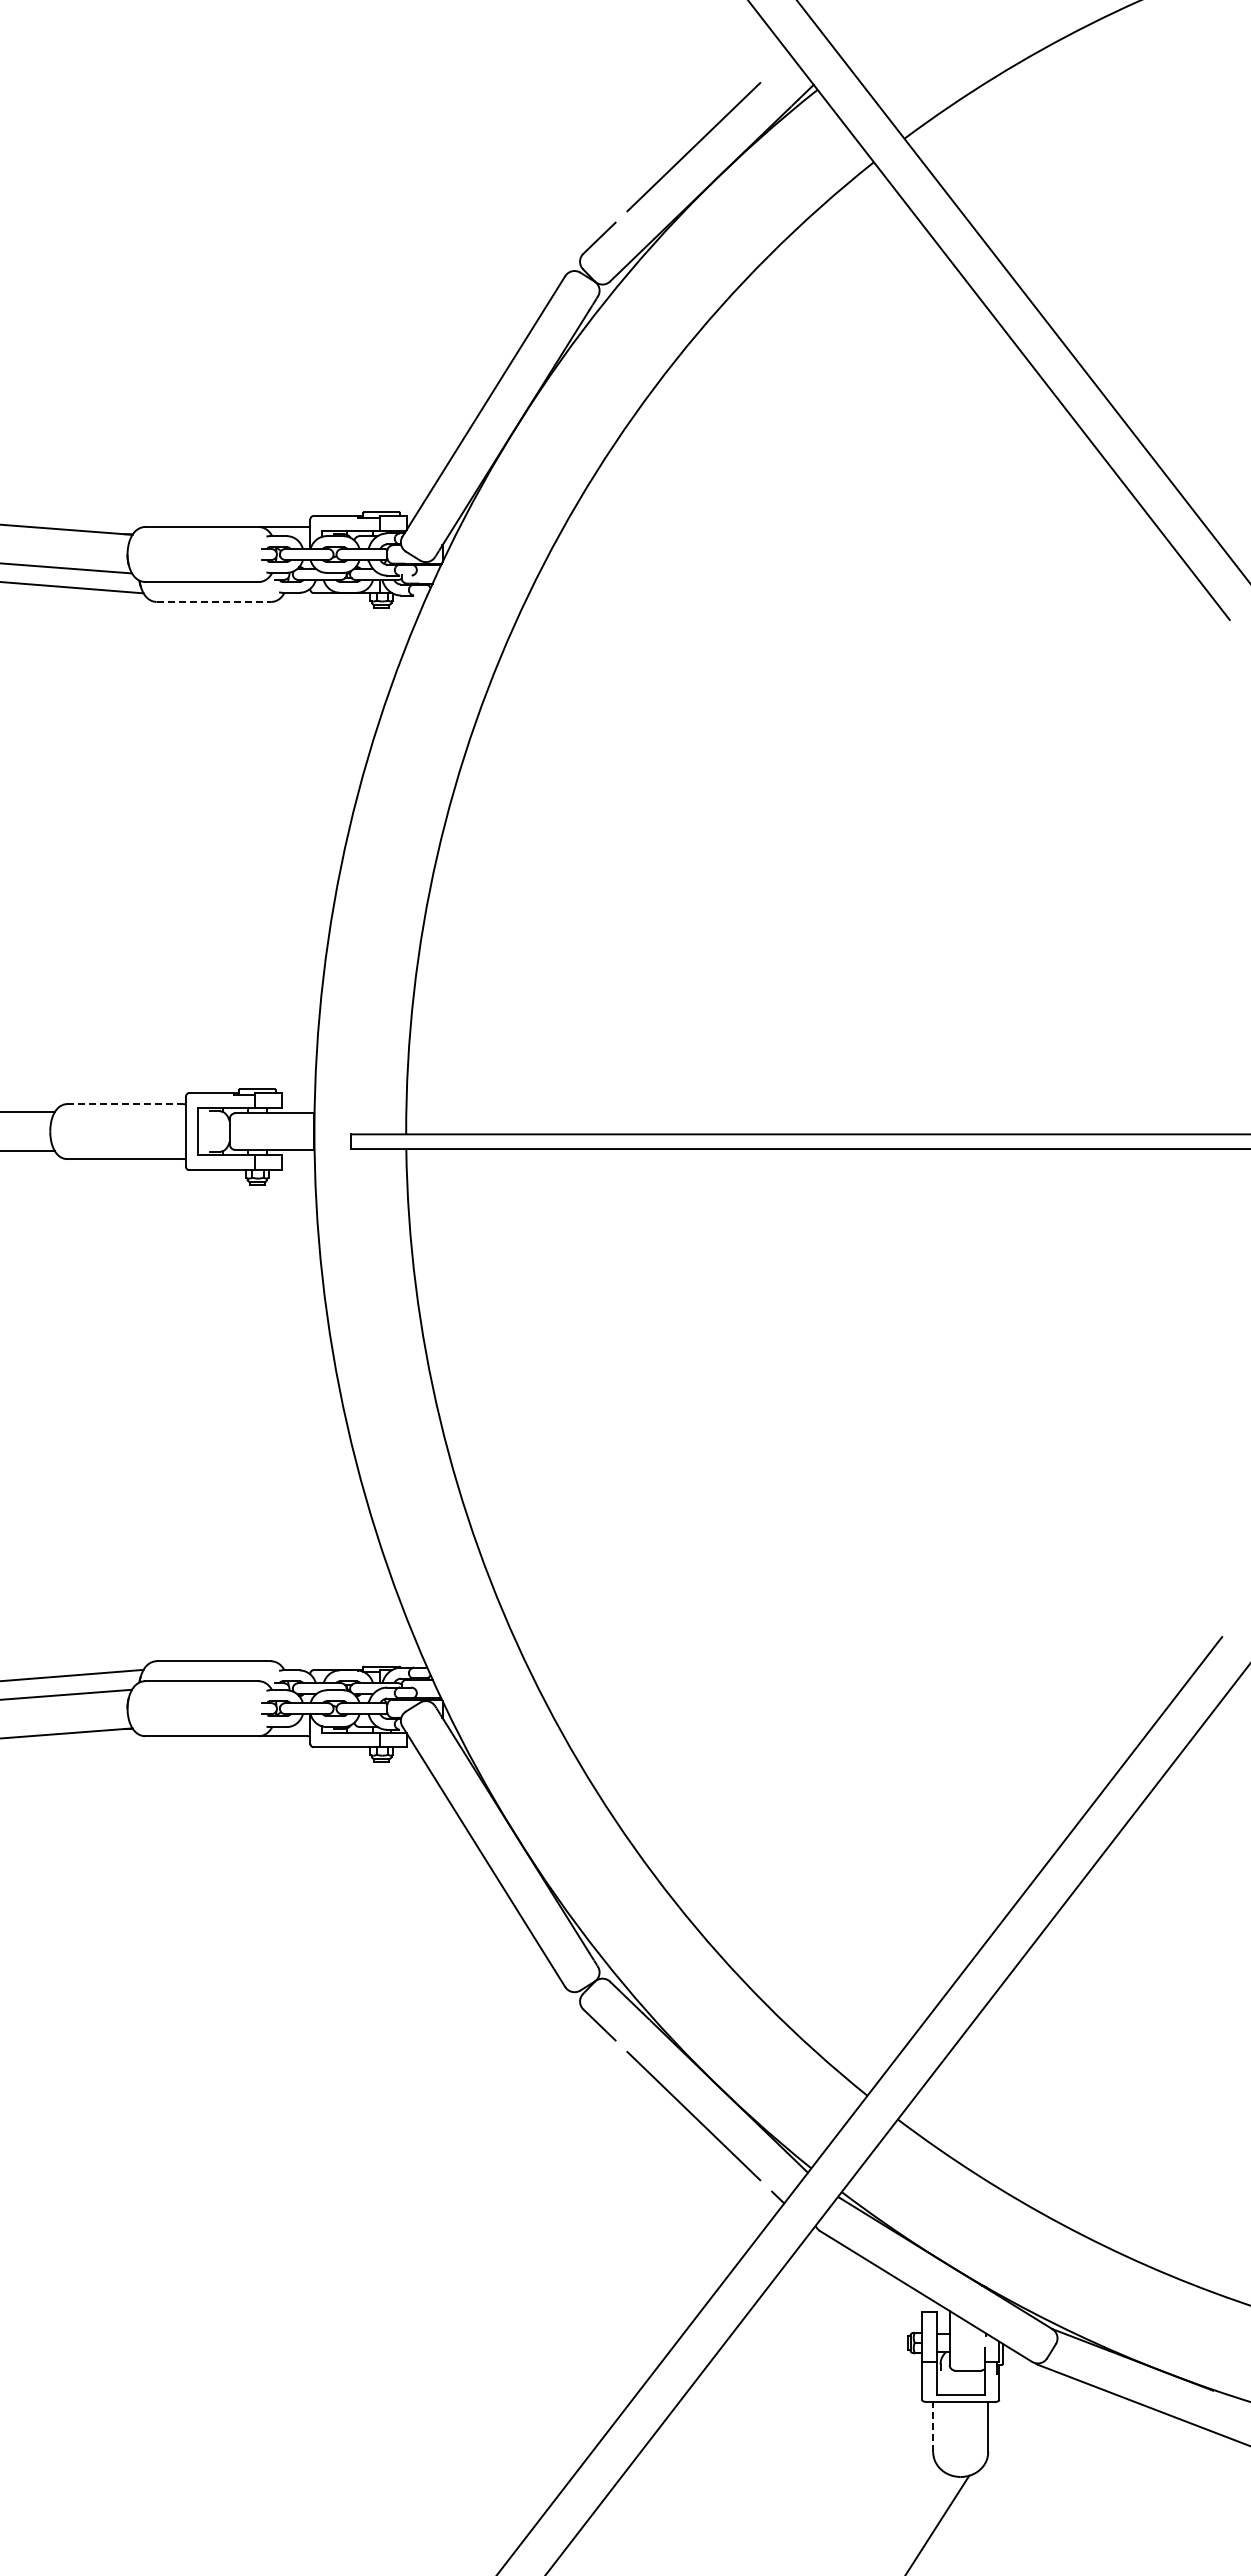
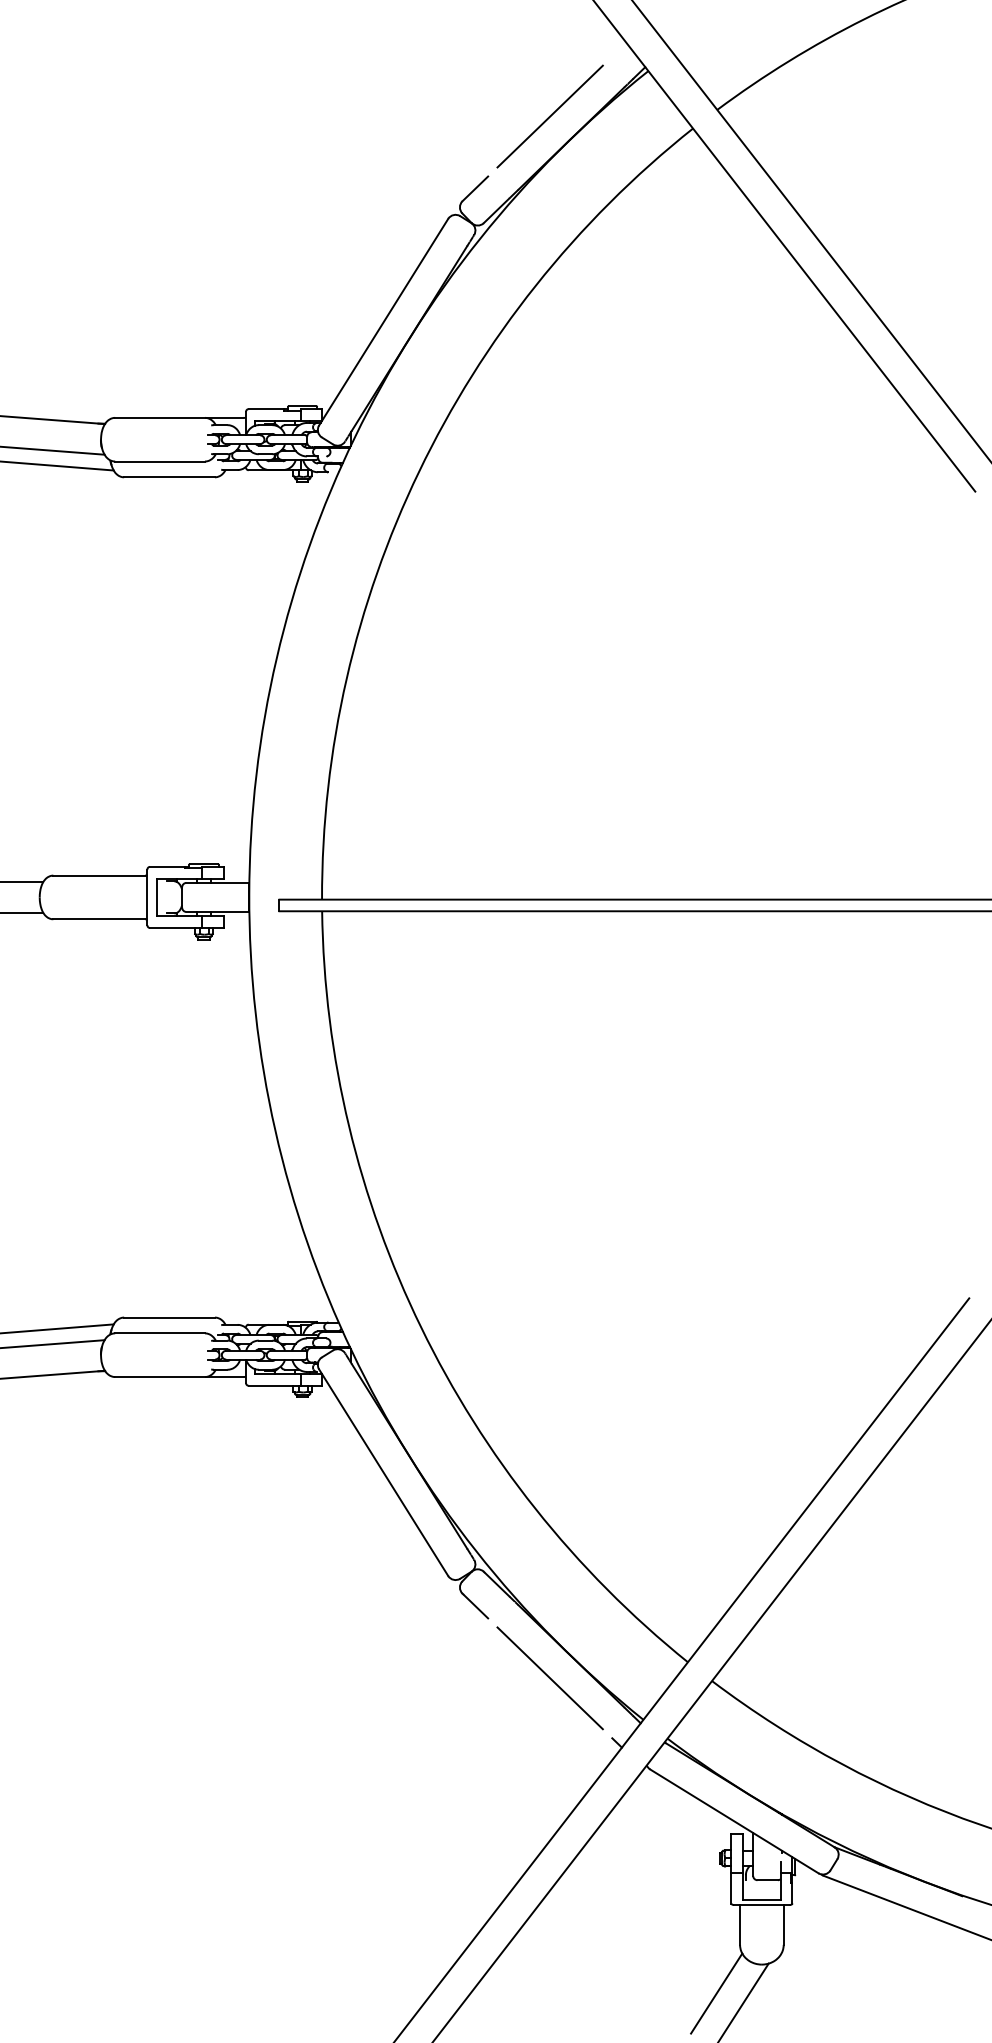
line: (214, 601) -> (169, 476), dashed -> solid
line: (125, 1104) -> (99, 875), dashed -> solid
line: (933, 2426) -> (740, 1924), dashed -> solid
line: (903, 2513) -> (716, 1993), added

